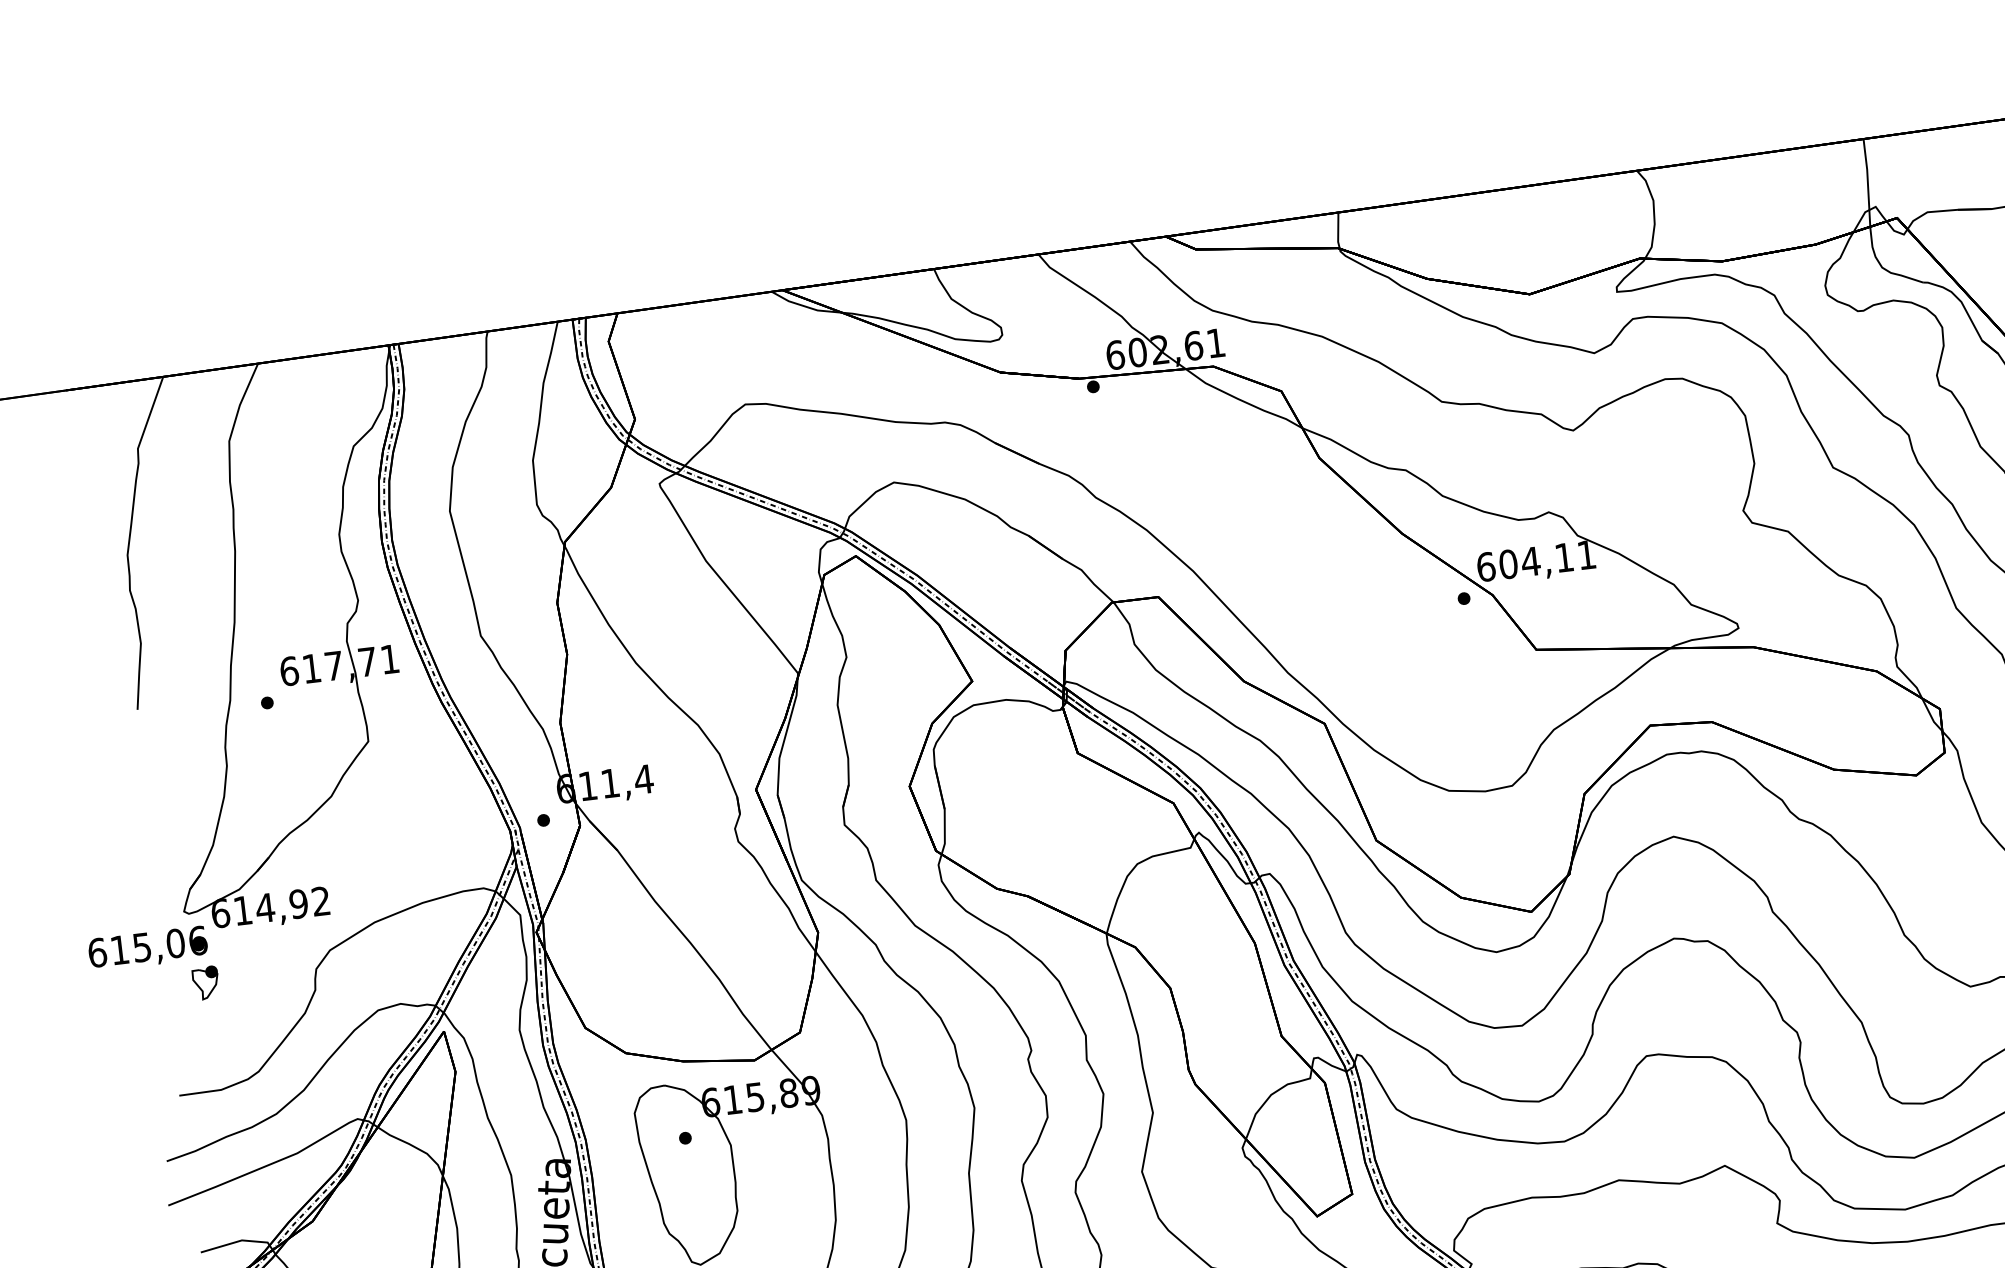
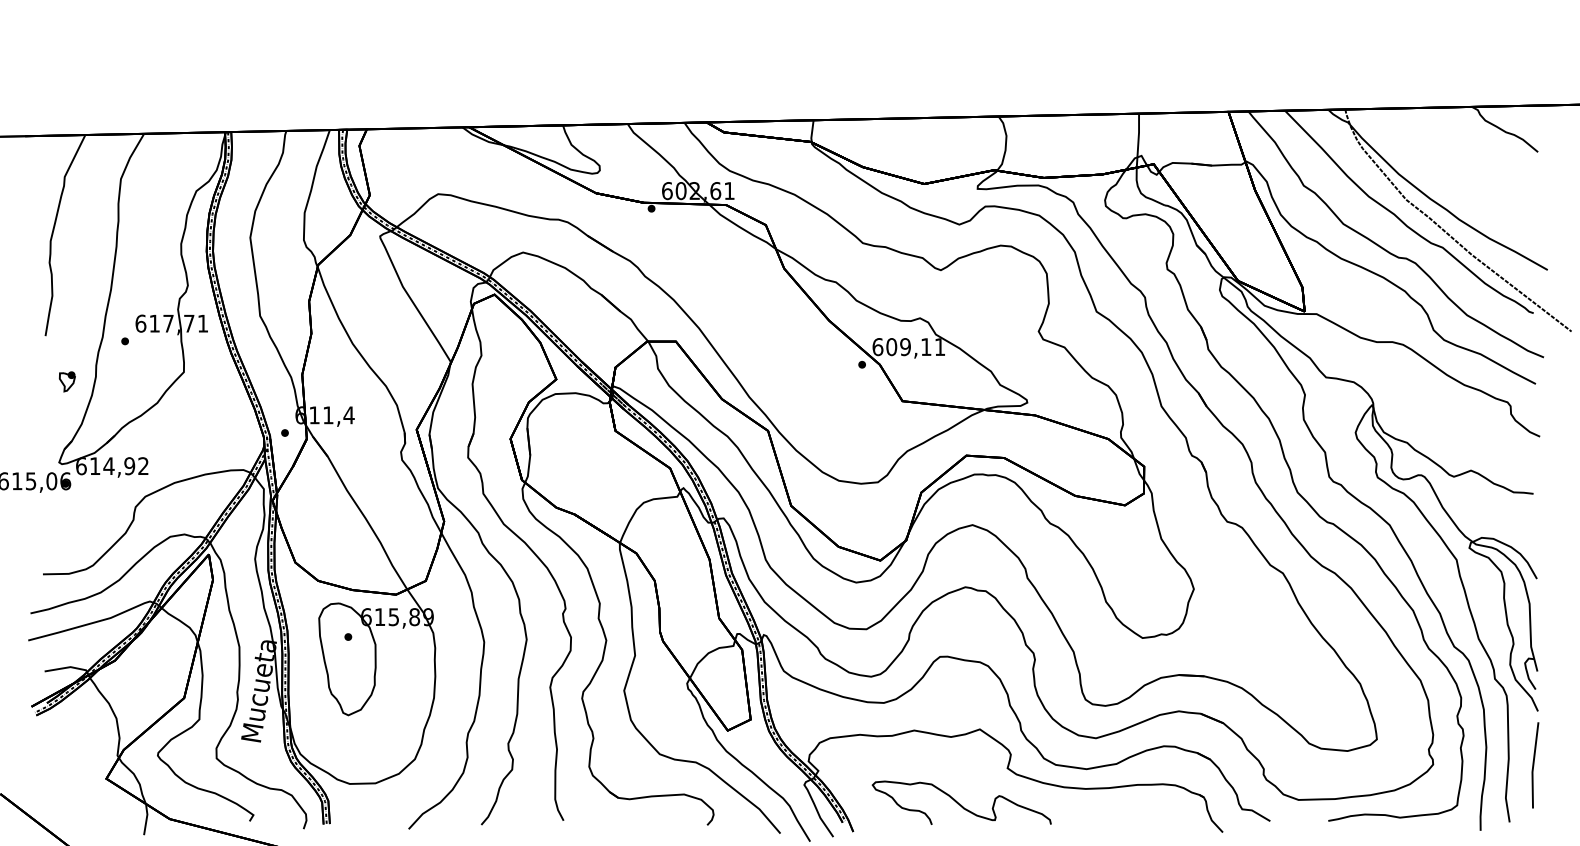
text: (1530, 562) -> (905, 347), 604,11 -> 609,11
part: (204, 983) -> (66, 381), moved

